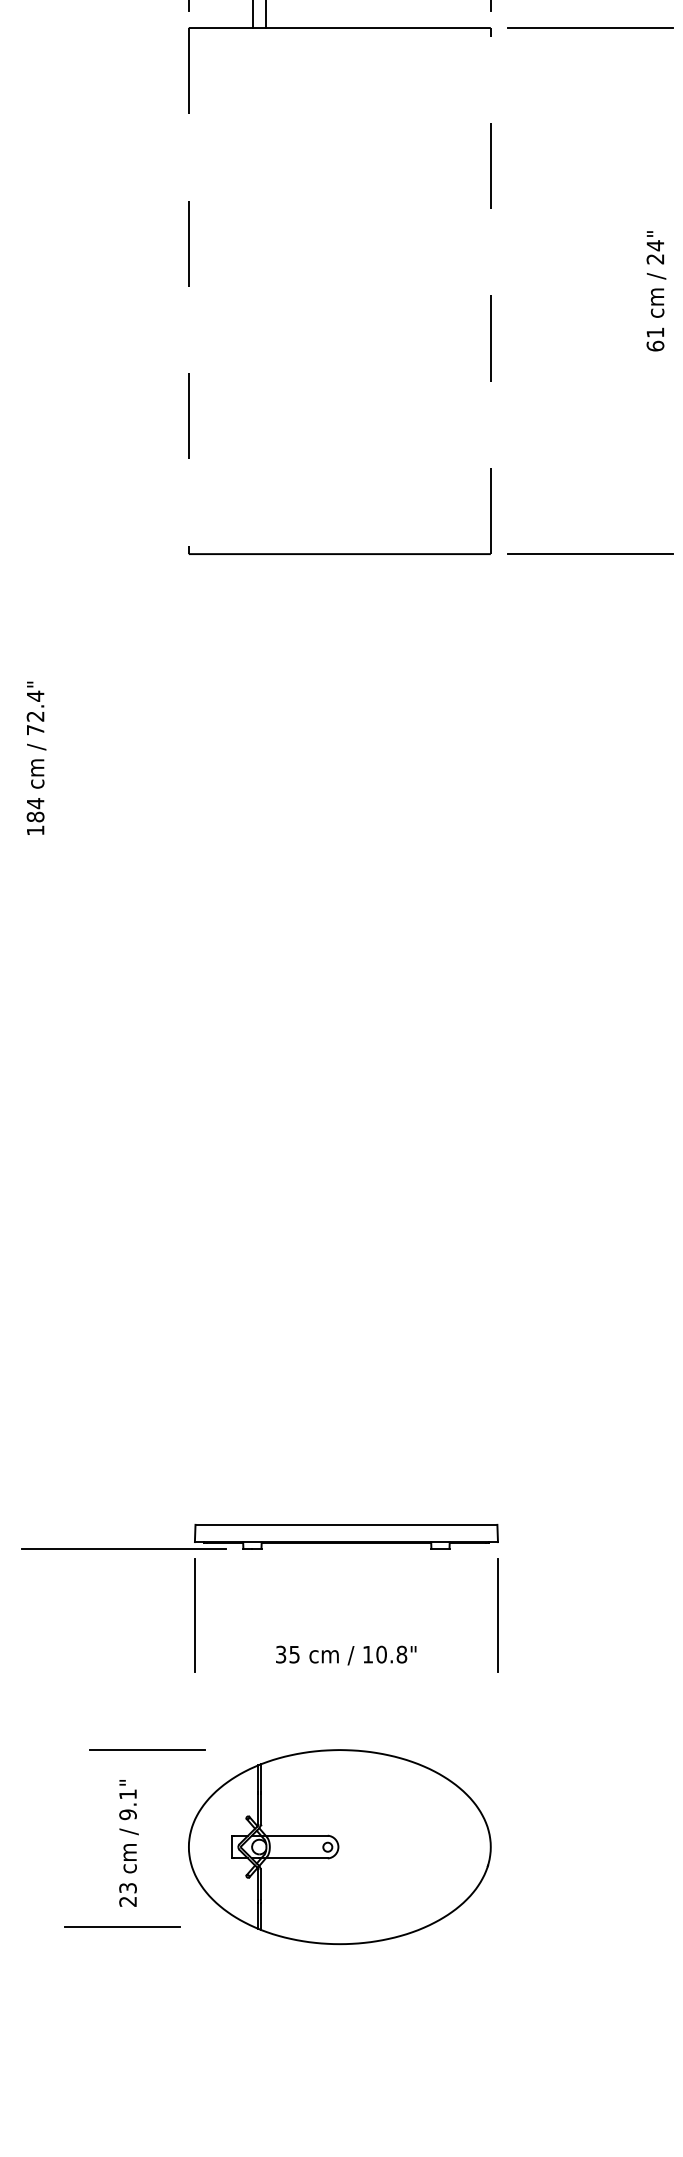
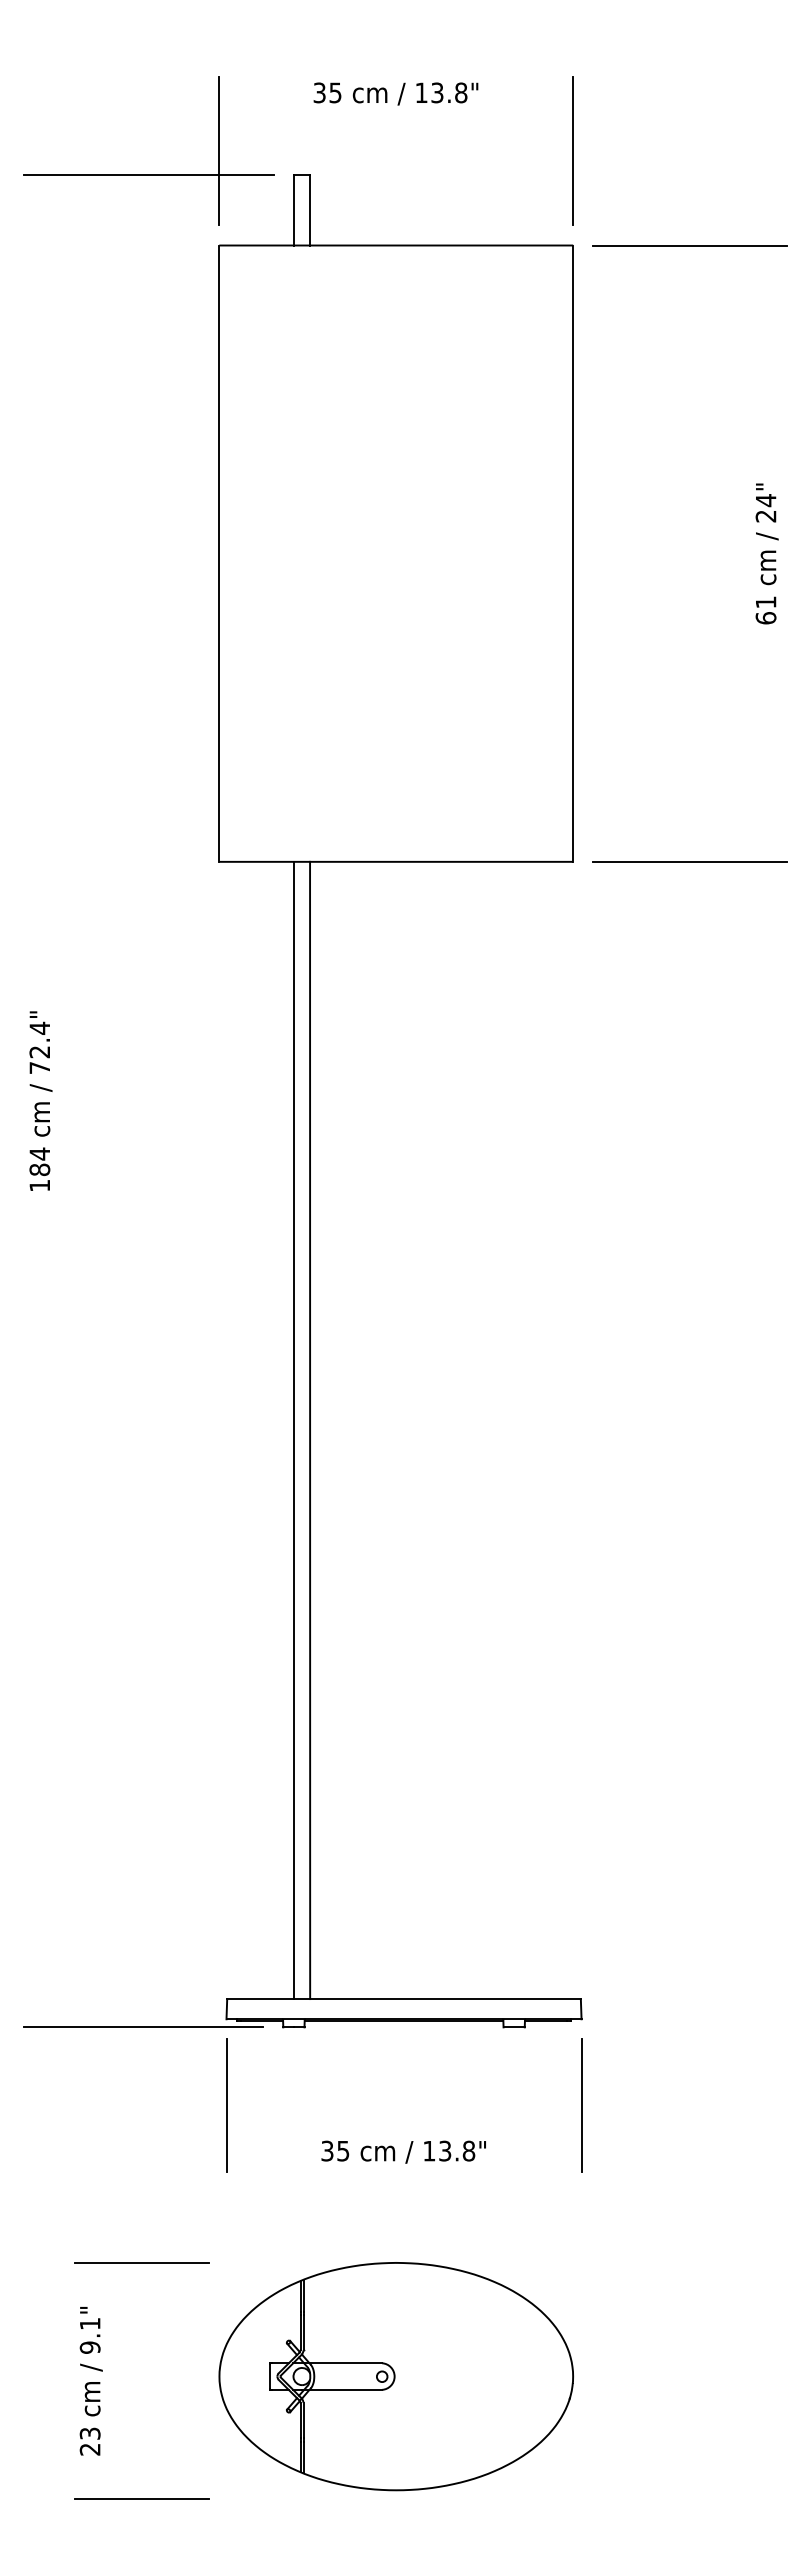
line: (491, 290) -> (573, 553), dashed -> solid
line: (188, 291) -> (219, 554), dashed -> solid
line: (252, 1039) -> (294, 1430), added
line: (266, 1039) -> (310, 1430), added
text: (381, 1654) -> (445, 2150), 10.8" -> 13.8"
line: (147, 1749) -> (141, 2262), moved
text: (128, 1843) -> (90, 2381), moved
line: (122, 1926) -> (141, 2498), moved

